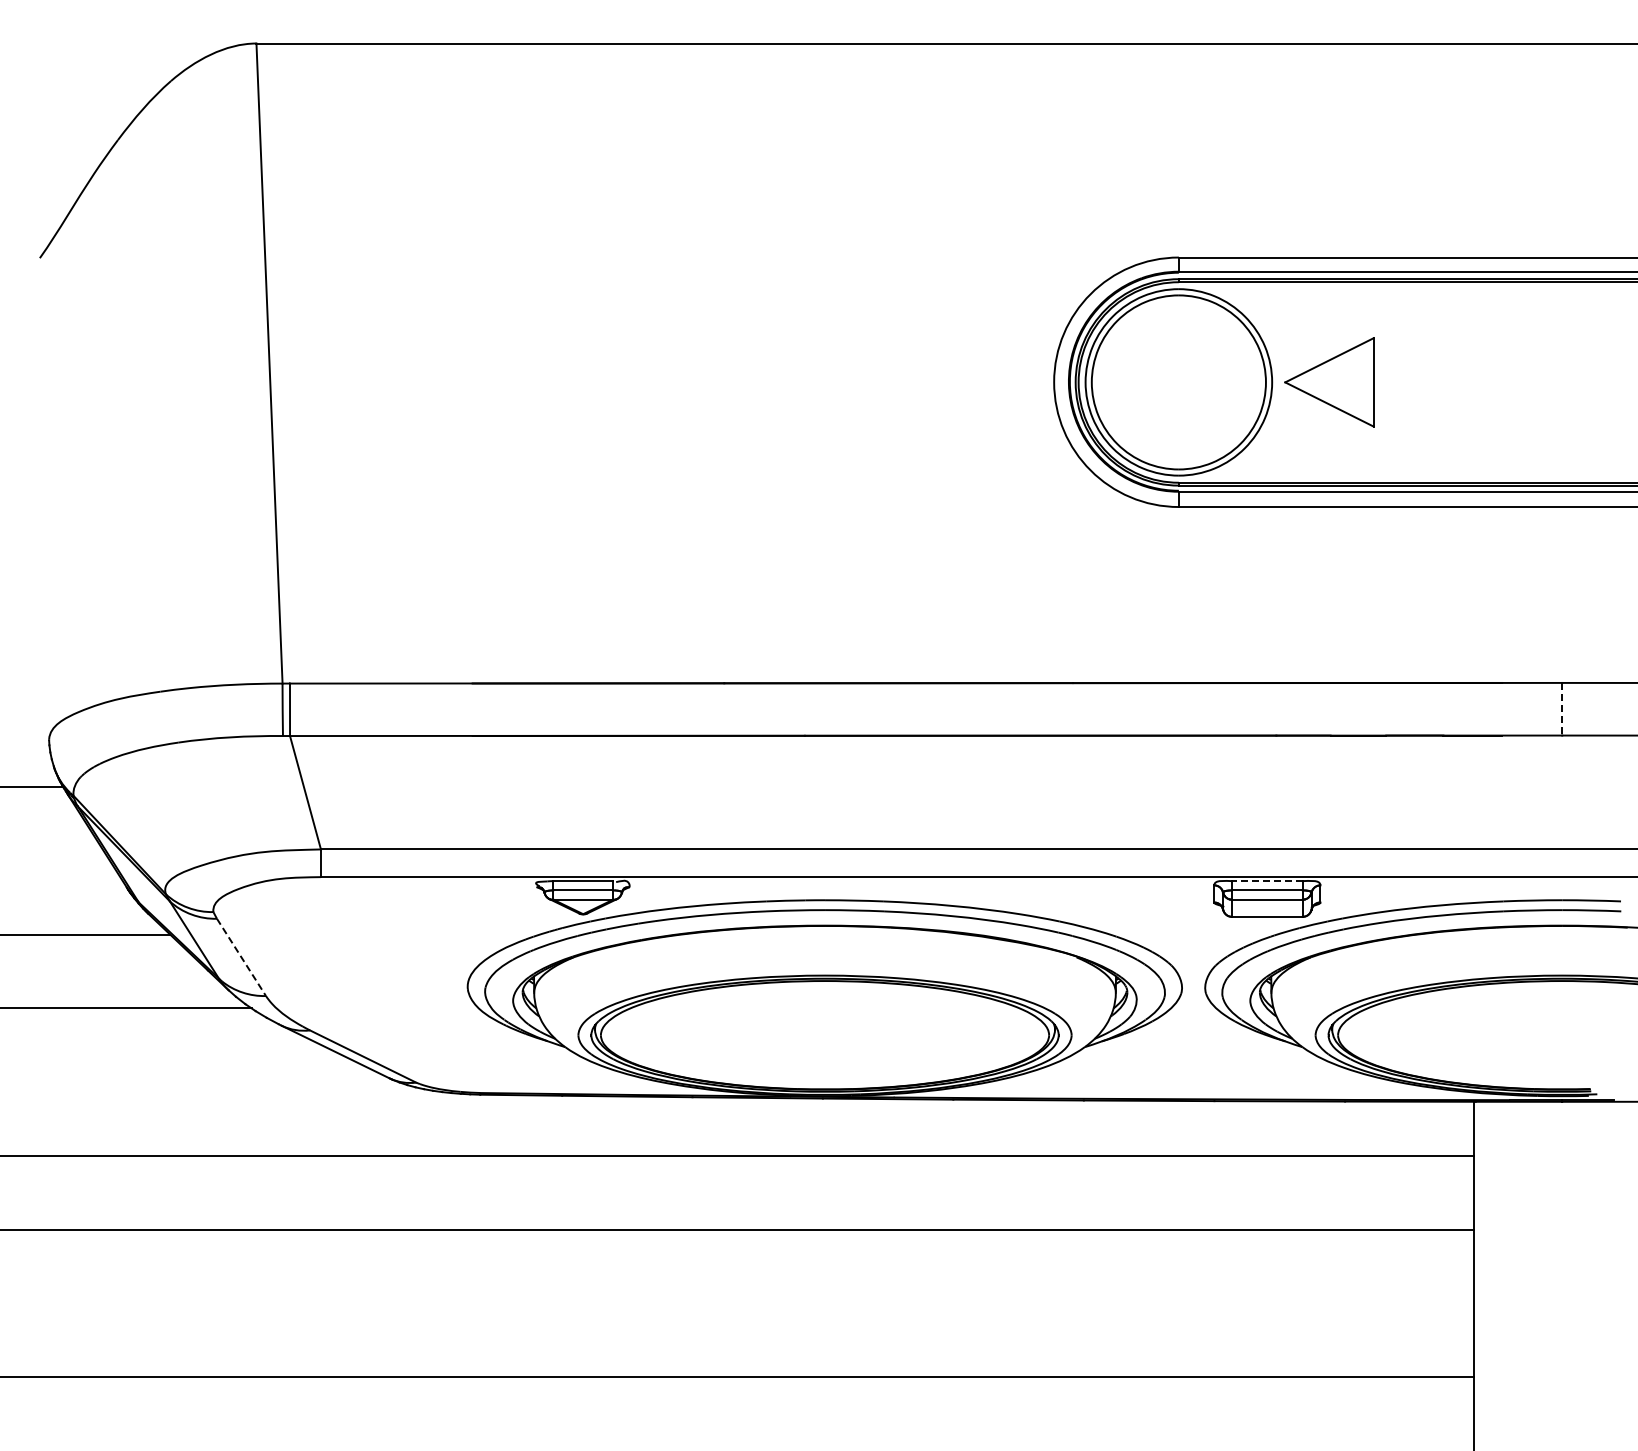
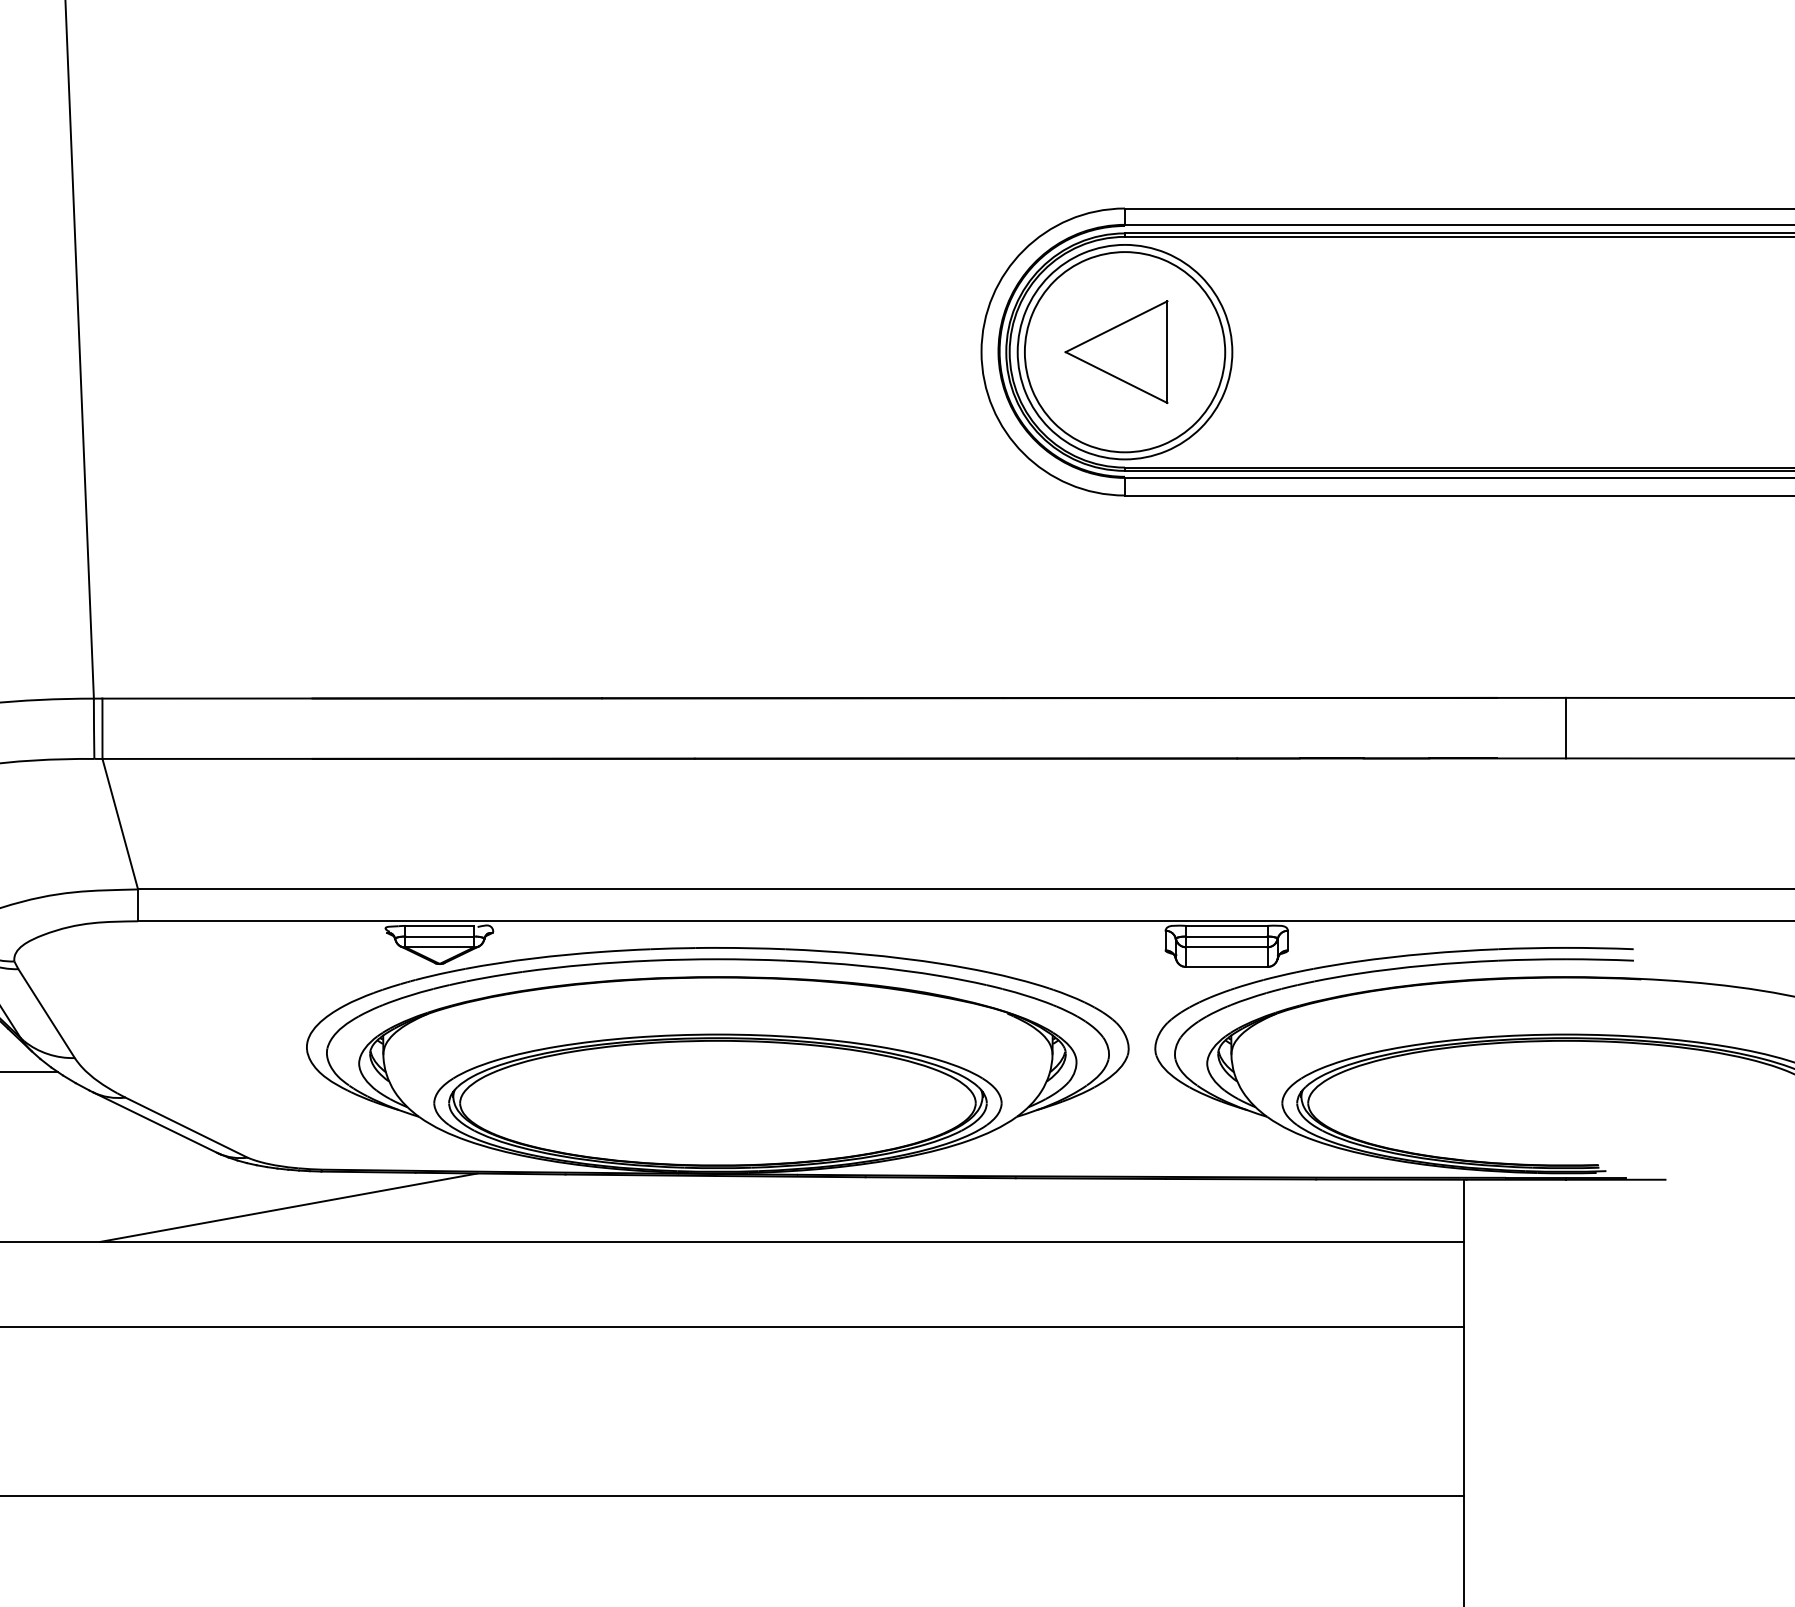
part: (1329, 382) -> (1116, 352), moved
line: (1562, 709) -> (1566, 728), dashed -> solid
line: (1266, 881) -> (1225, 926), dashed -> solid
line: (241, 957) -> (46, 1013), dashed -> solid
line: (451, 1125) -> (288, 1207), added

